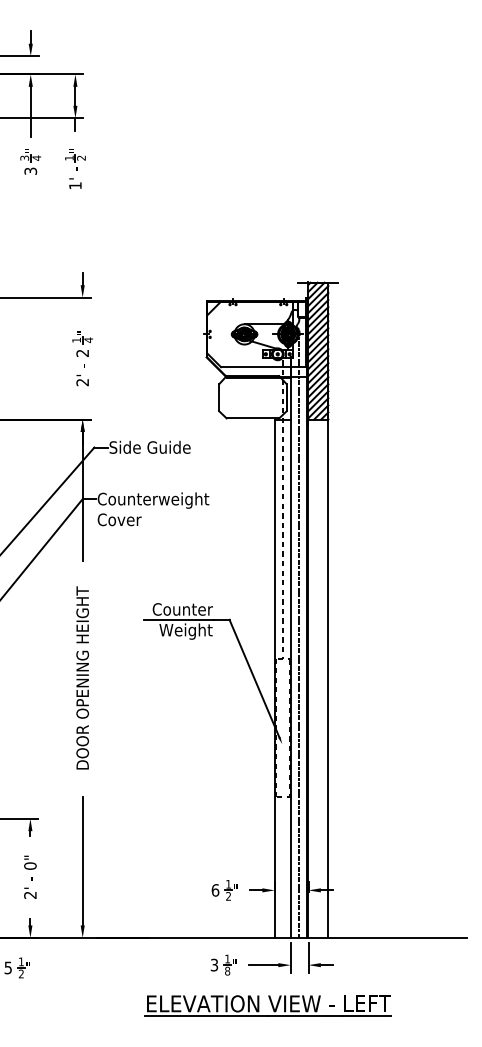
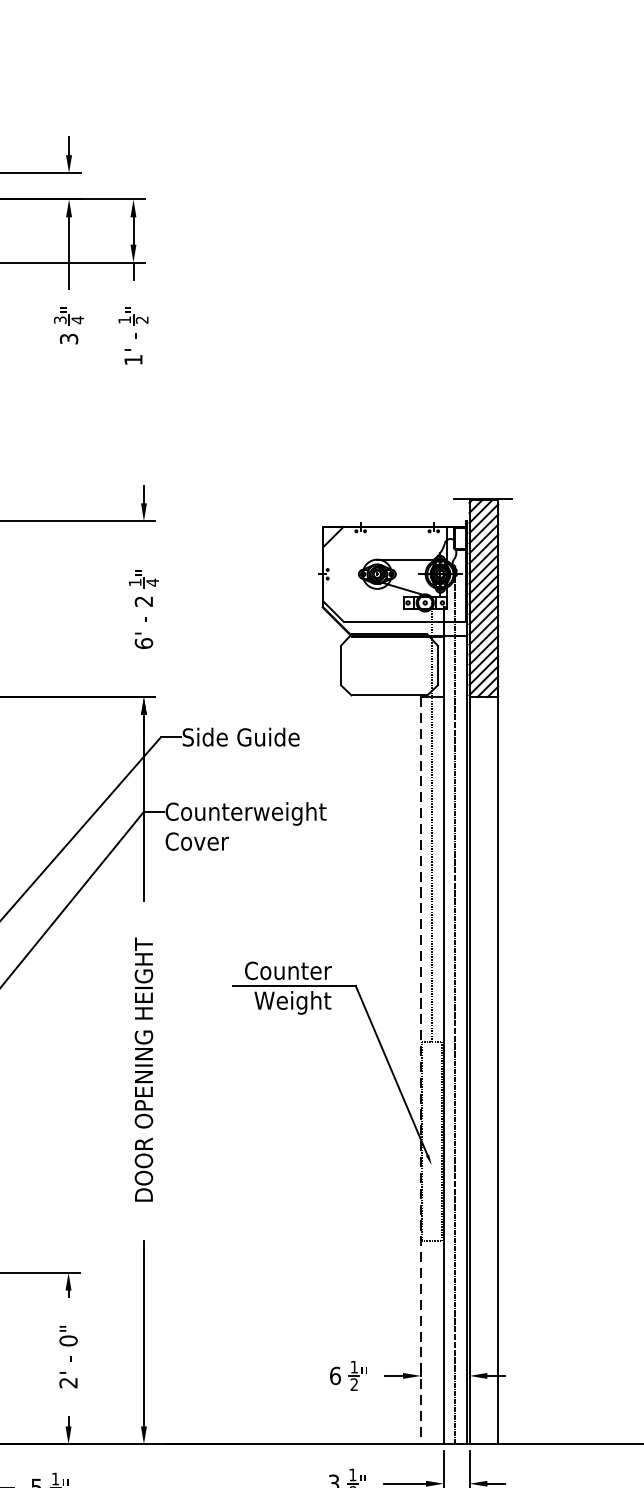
text: (82, 382) -> (143, 643), 2' -> 6'
line: (274, 679) -> (420, 1071), solid -> dashed

